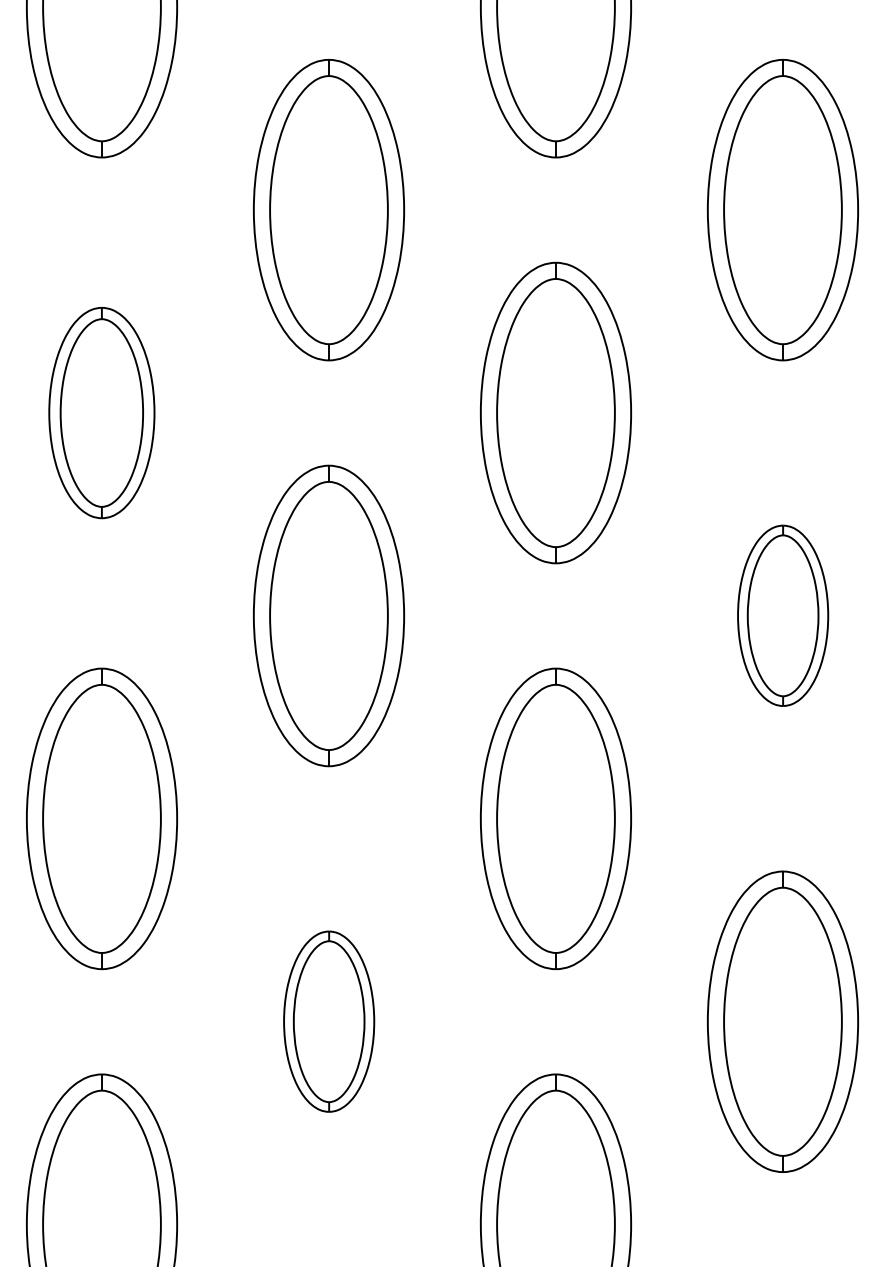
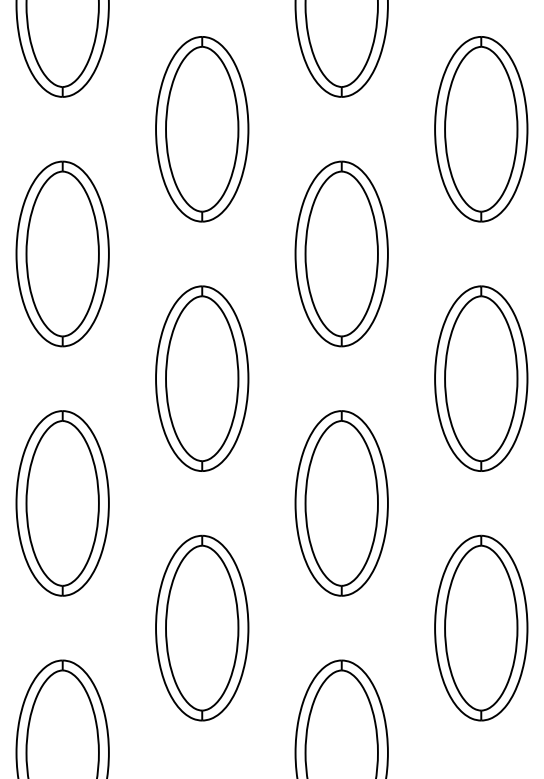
part: (101, 412) -> (62, 253), size x1.43
part: (783, 615) -> (481, 378), size x1.67
part: (329, 1020) -> (202, 627), size x1.67

